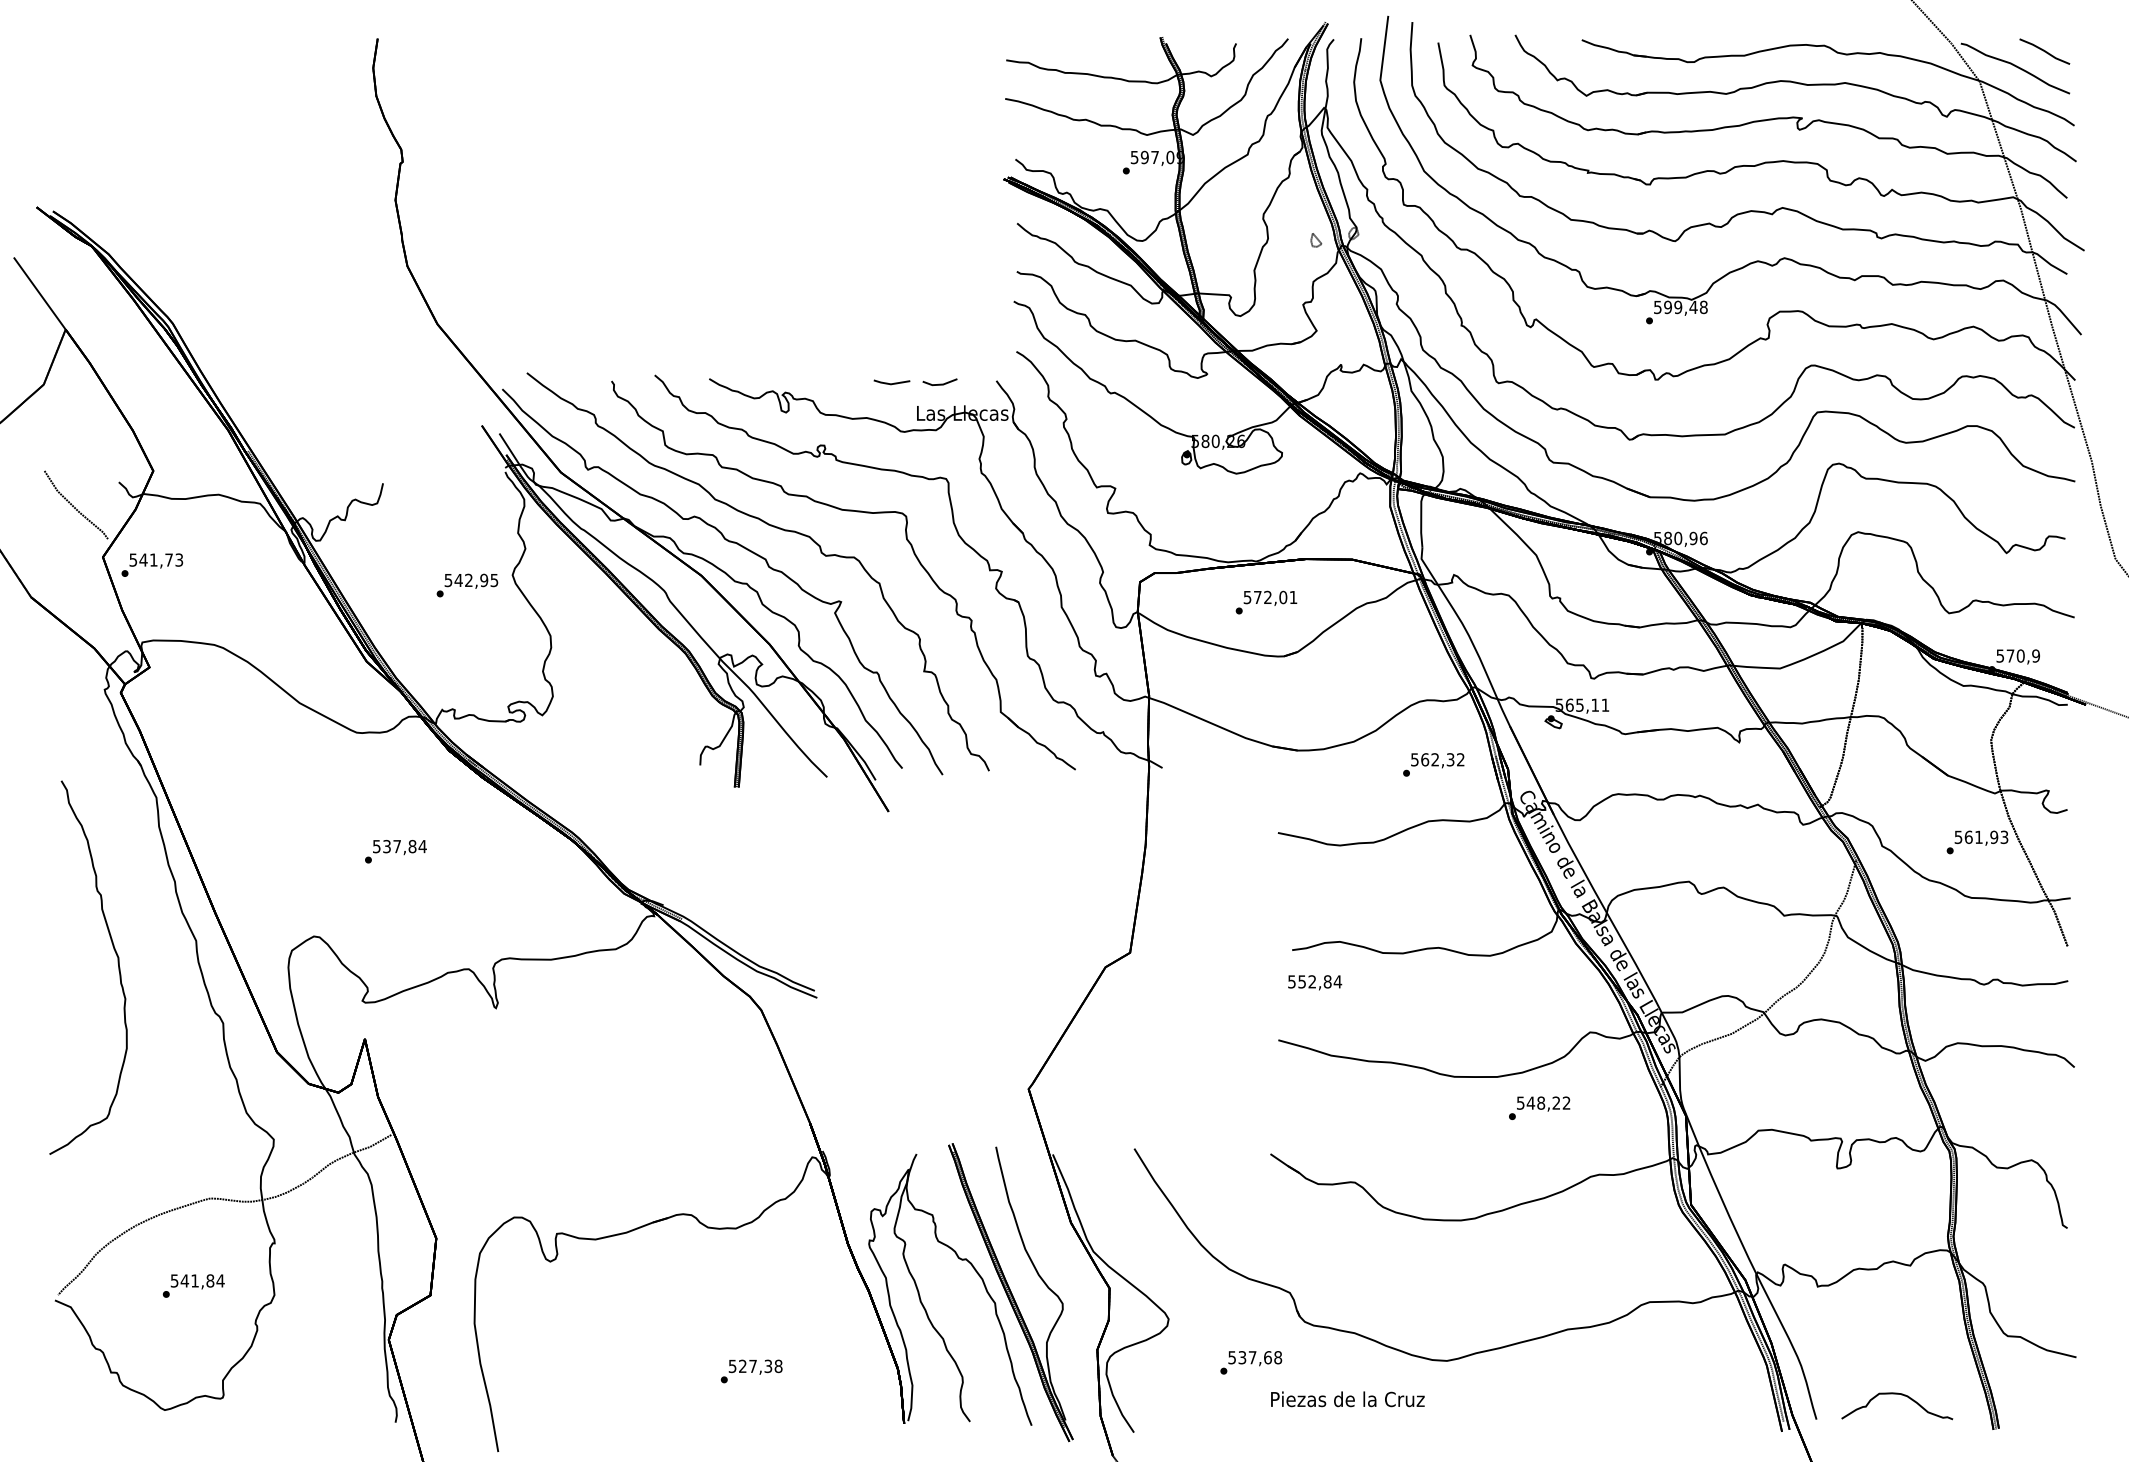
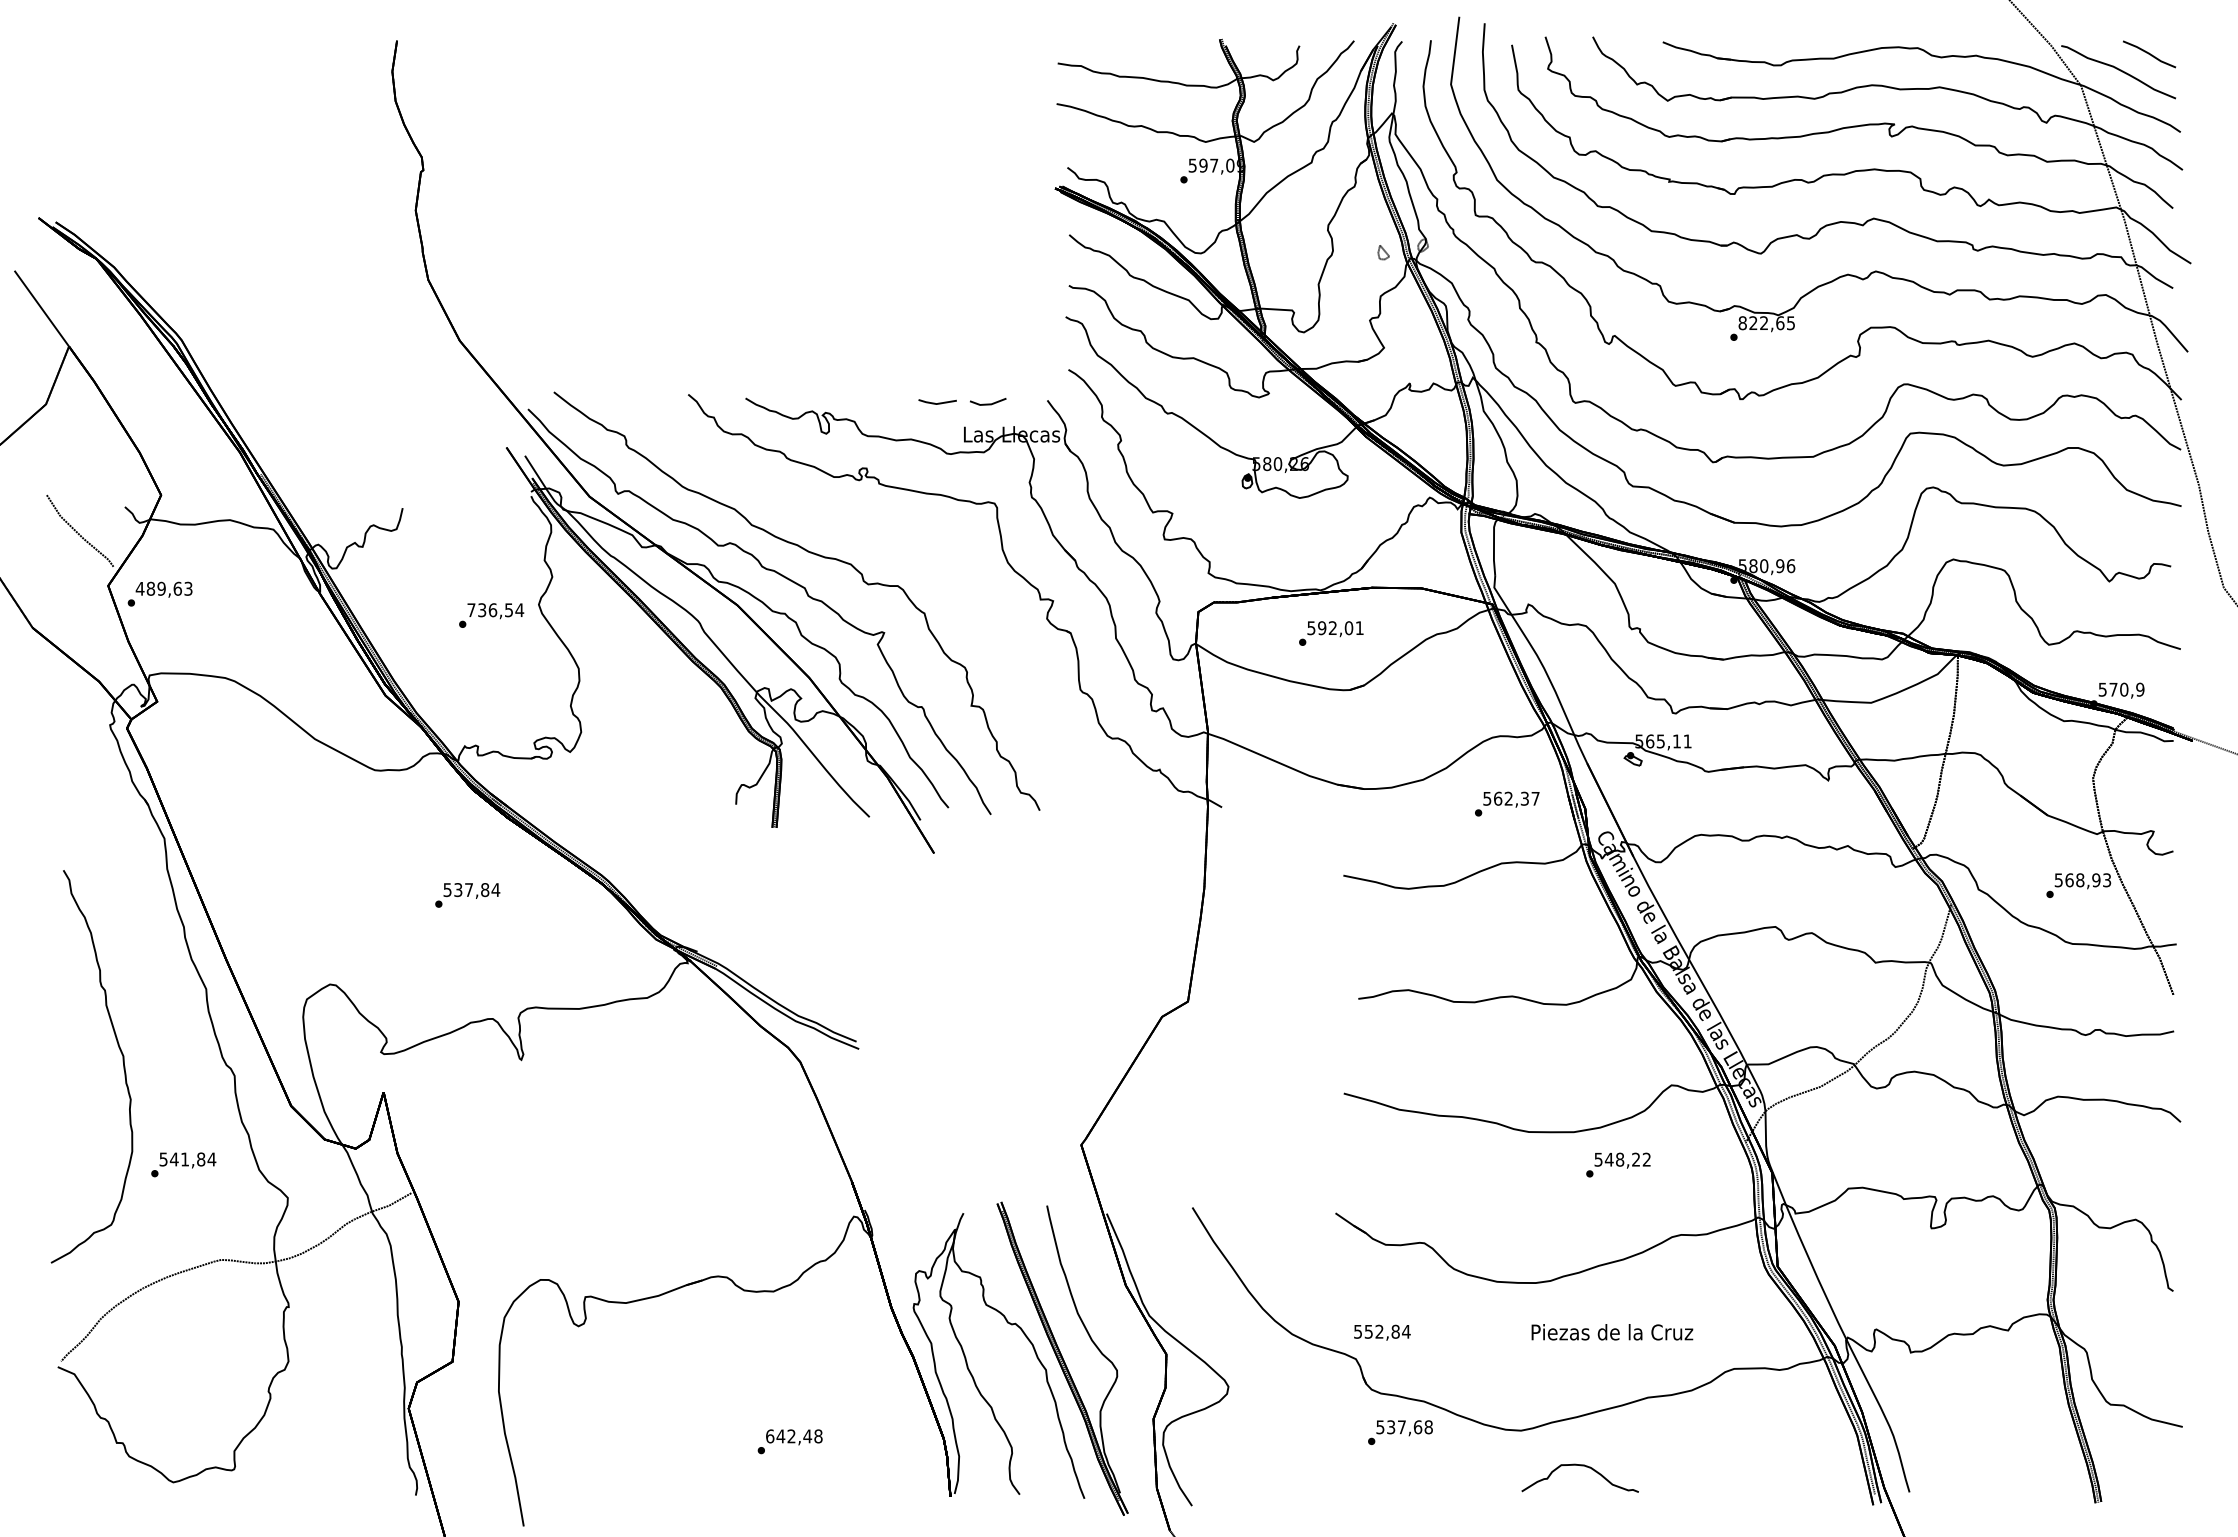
text: (1680, 307) -> (1766, 323), 599,48 -> 822,65
part: (846, 511) -> (889, 537), removed
text: (151, 559) -> (159, 588), 541,73 -> 489,63
text: (471, 580) -> (495, 610), 542,95 -> 736,54
text: (1257, 597) -> (1321, 628), 572,01 -> 592,01
text: (1460, 759) -> (1535, 798), 562,32 -> 562,37
text: (1978, 836) -> (2079, 879), 561,93 -> 568,93
text: (395, 851) -> (467, 895), moved
curve: (117, 963) -> (122, 1062), moved
text: (1315, 982) -> (1382, 1332), moved
text: (193, 1285) -> (183, 1164), moved
text: (1251, 1362) -> (1400, 1432), moved
text: (750, 1366) -> (788, 1436), 527,38 -> 642,48
curve: (1901, 1395) -> (1584, 1467), moved
text: (1347, 1399) -> (1612, 1332), moved

